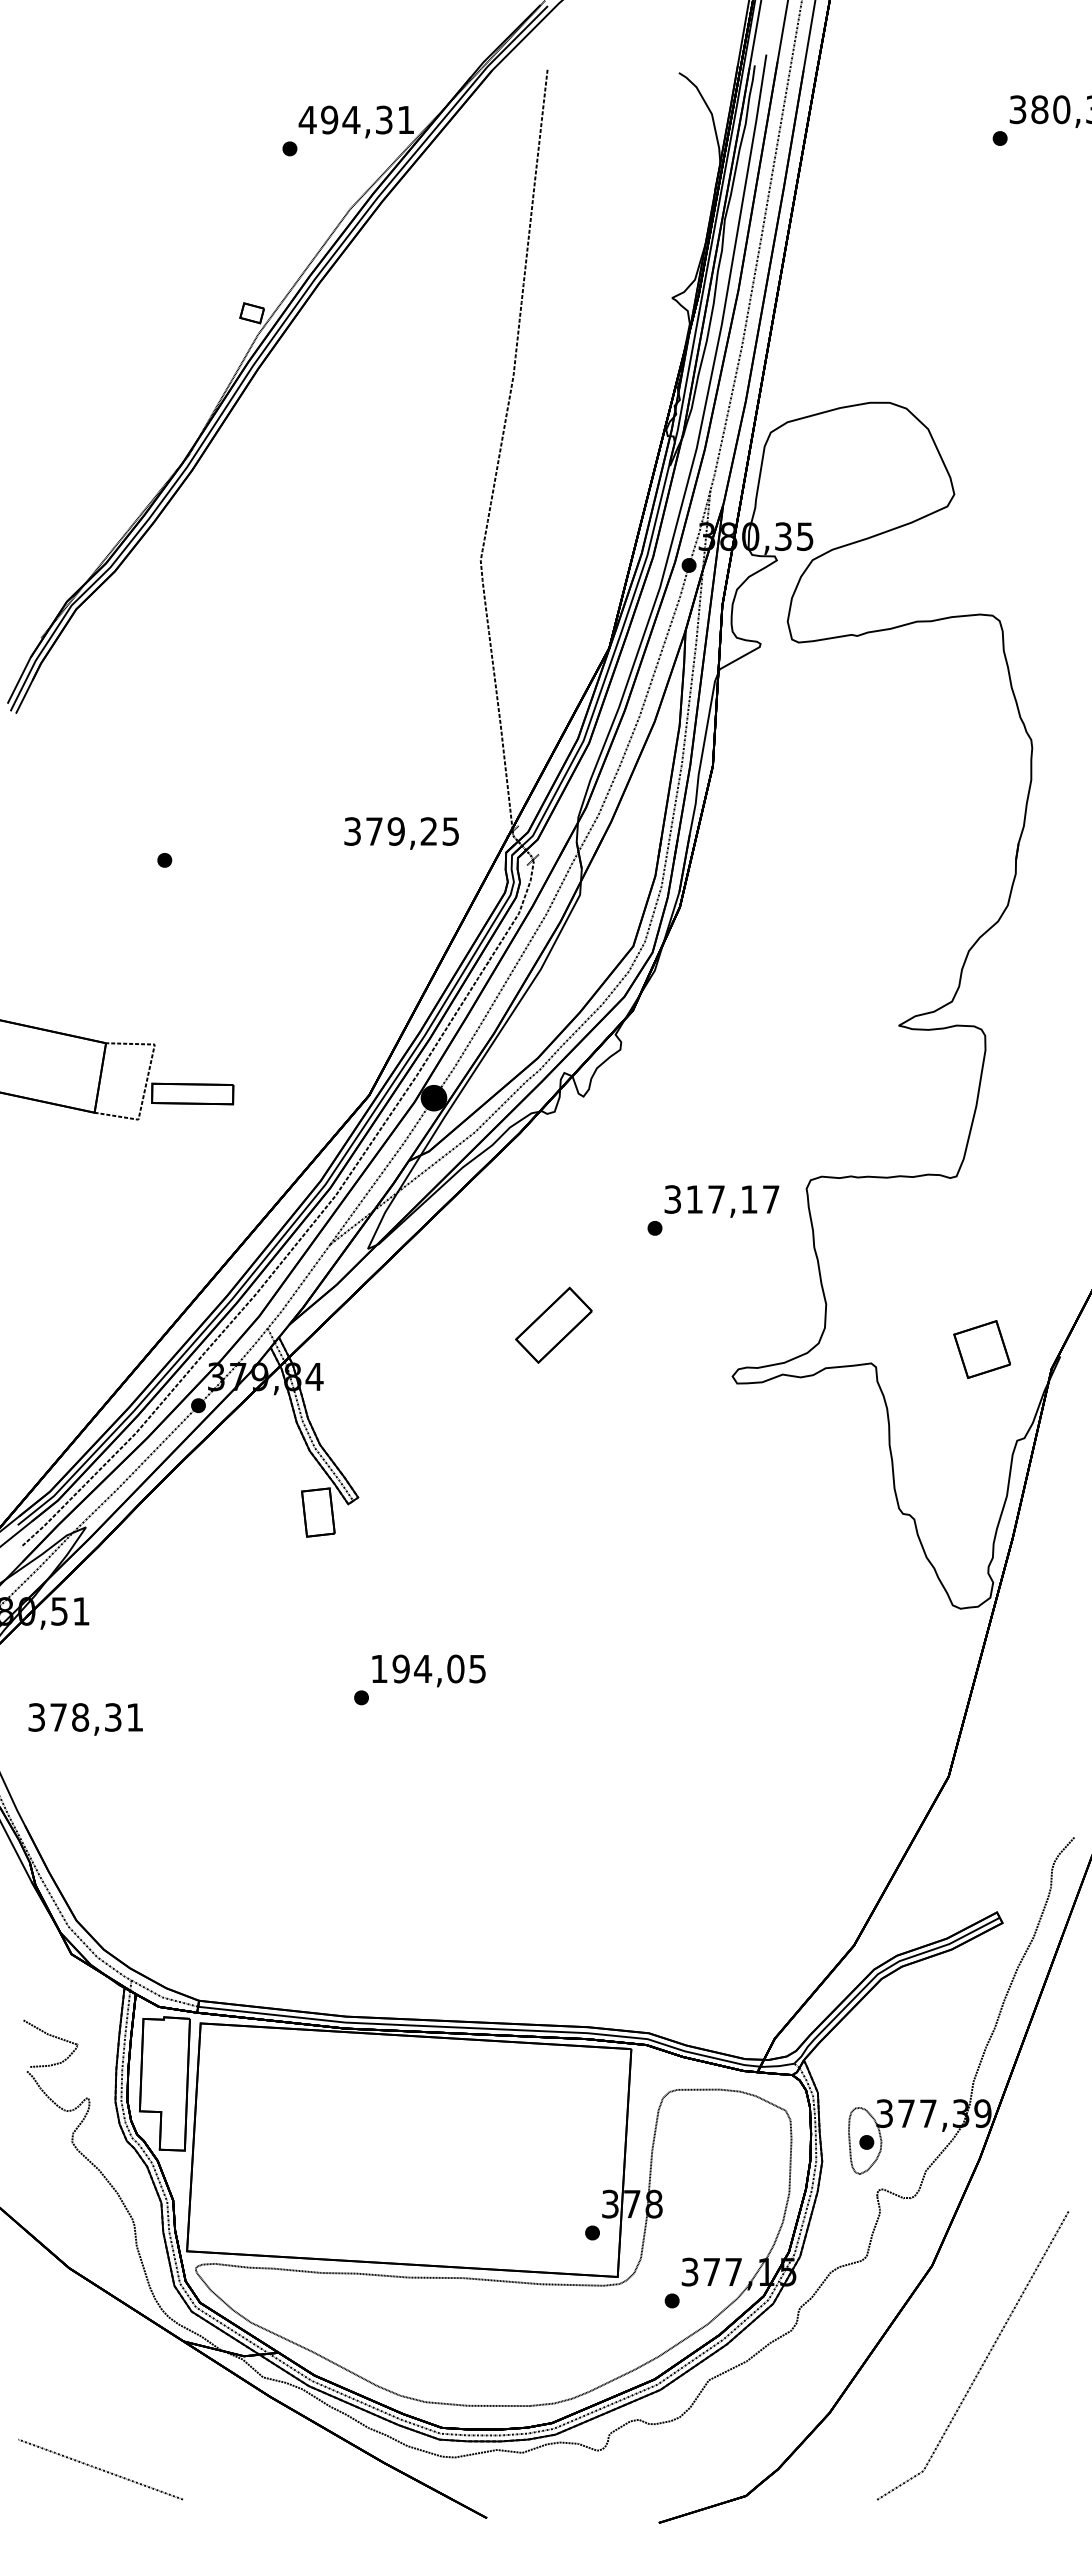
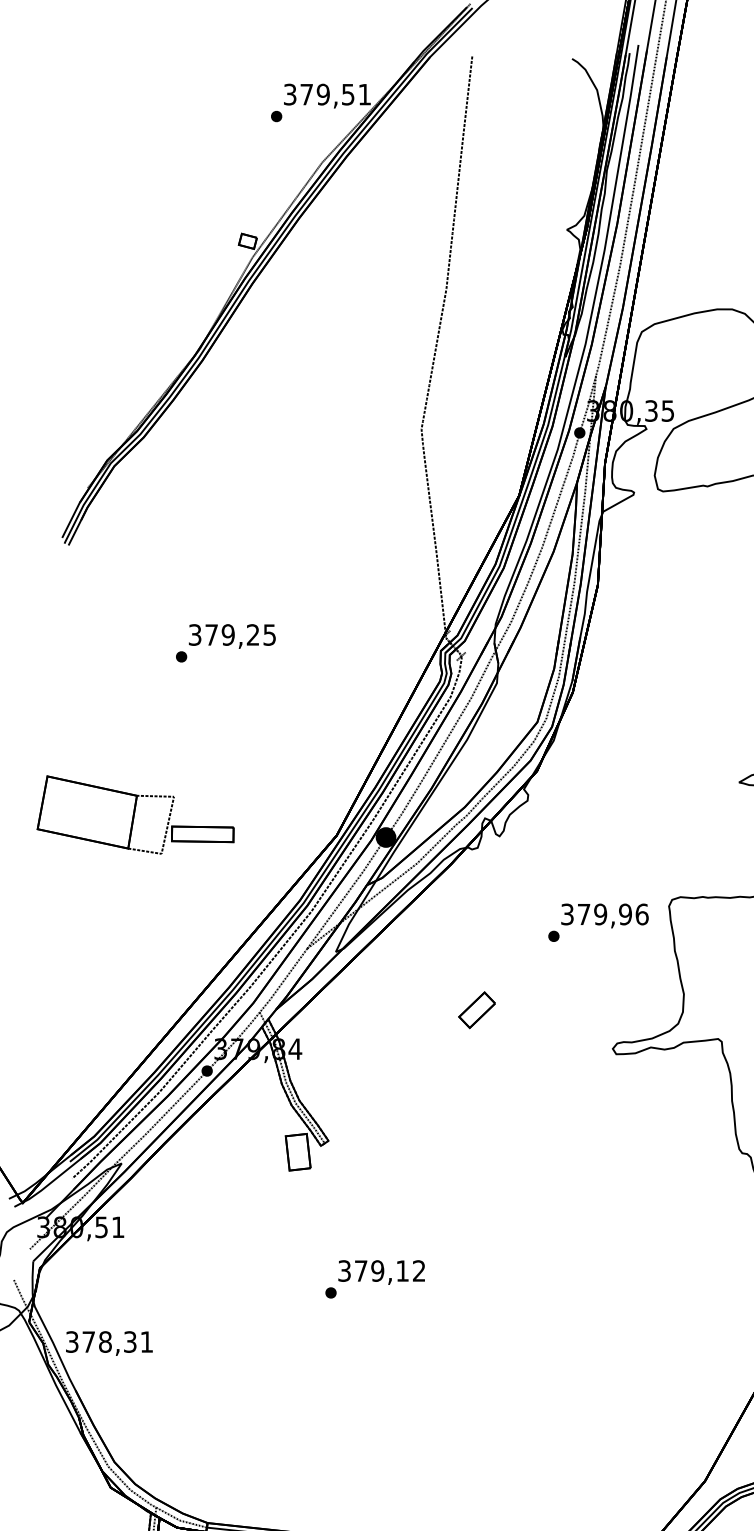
text: (345, 119) -> (318, 94), 494,31 -> 379,51
text: (401, 833) -> (232, 636), moved
text: (732, 1199) -> (612, 914), 317,17 -> 379,96
part: (553, 1325) -> (476, 1010), size x0.62
text: (428, 1668) -> (381, 1270), 194,05 -> 379,12
text: (85, 1719) -> (109, 1343), moved

